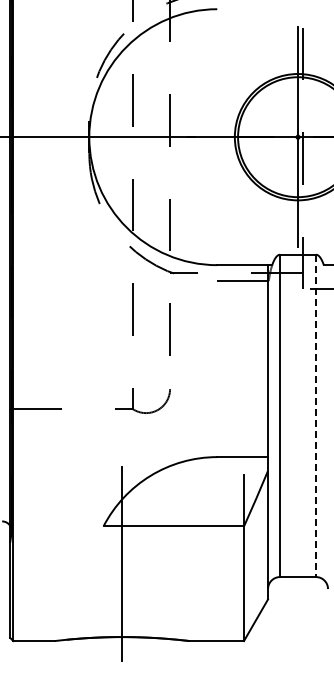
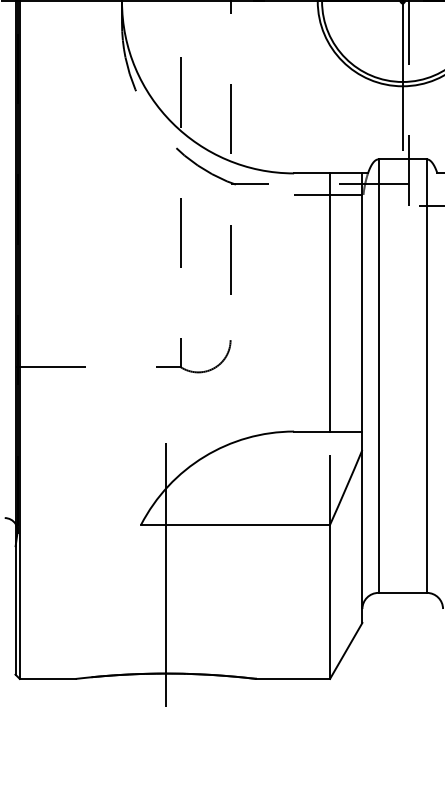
line: (244, 361) -> (330, 302), added
line: (316, 416) -> (427, 376), dashed -> solid

